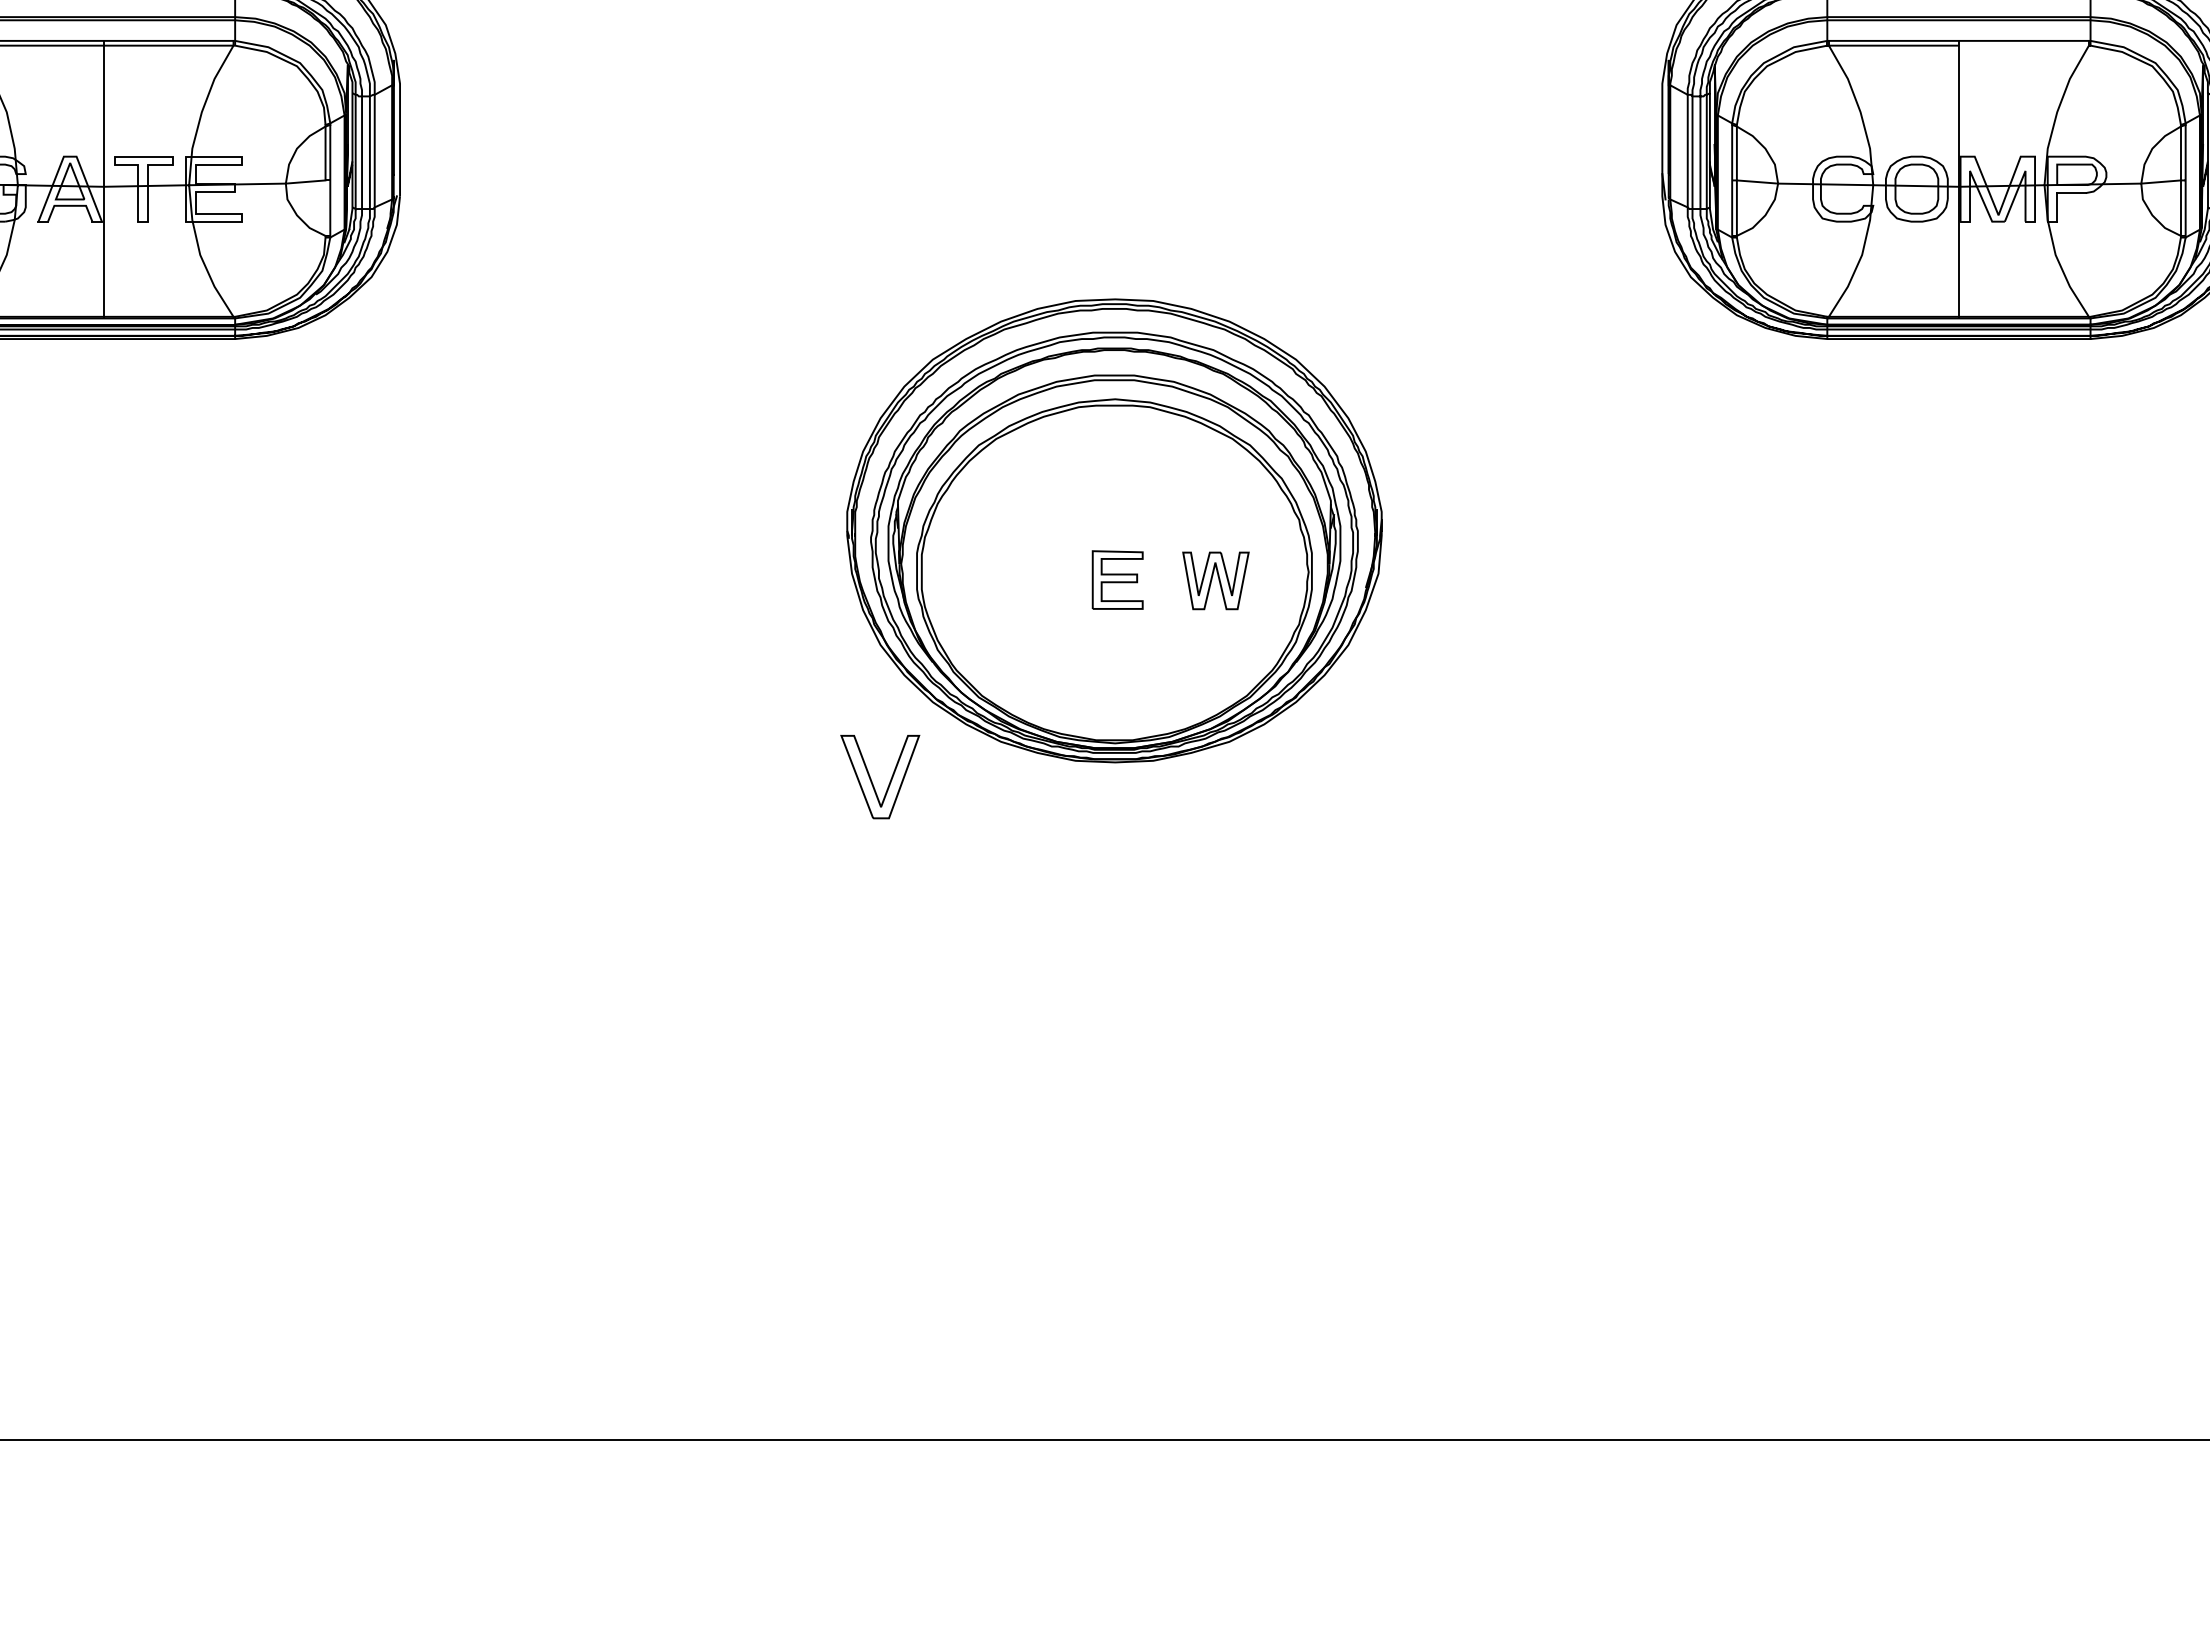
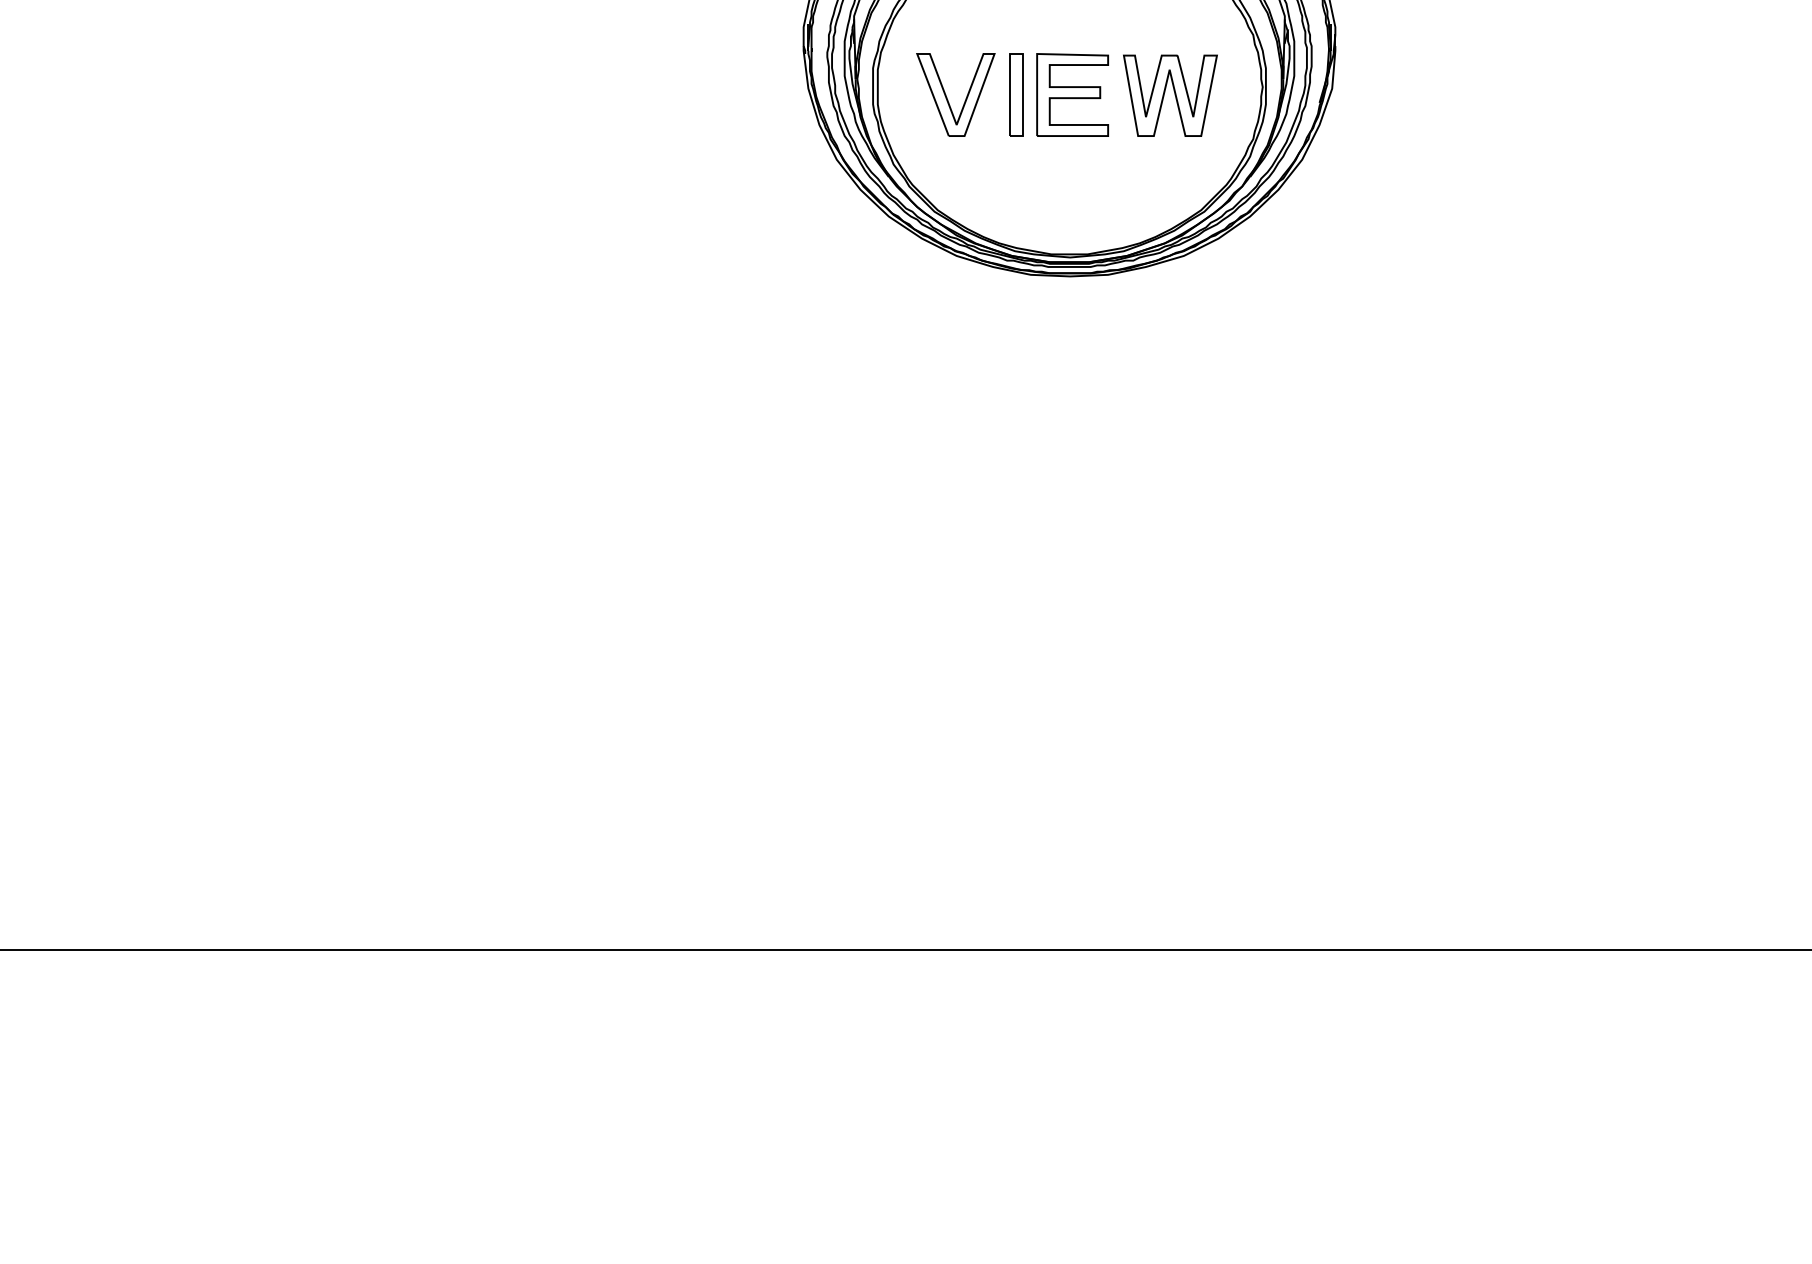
part: (1061, 579) -> (1016, 94), added
part: (1117, 579) -> (1072, 94), size x1.43
part: (1215, 580) -> (1170, 95), size x1.43
part: (872, 781) -> (948, 99), moved

